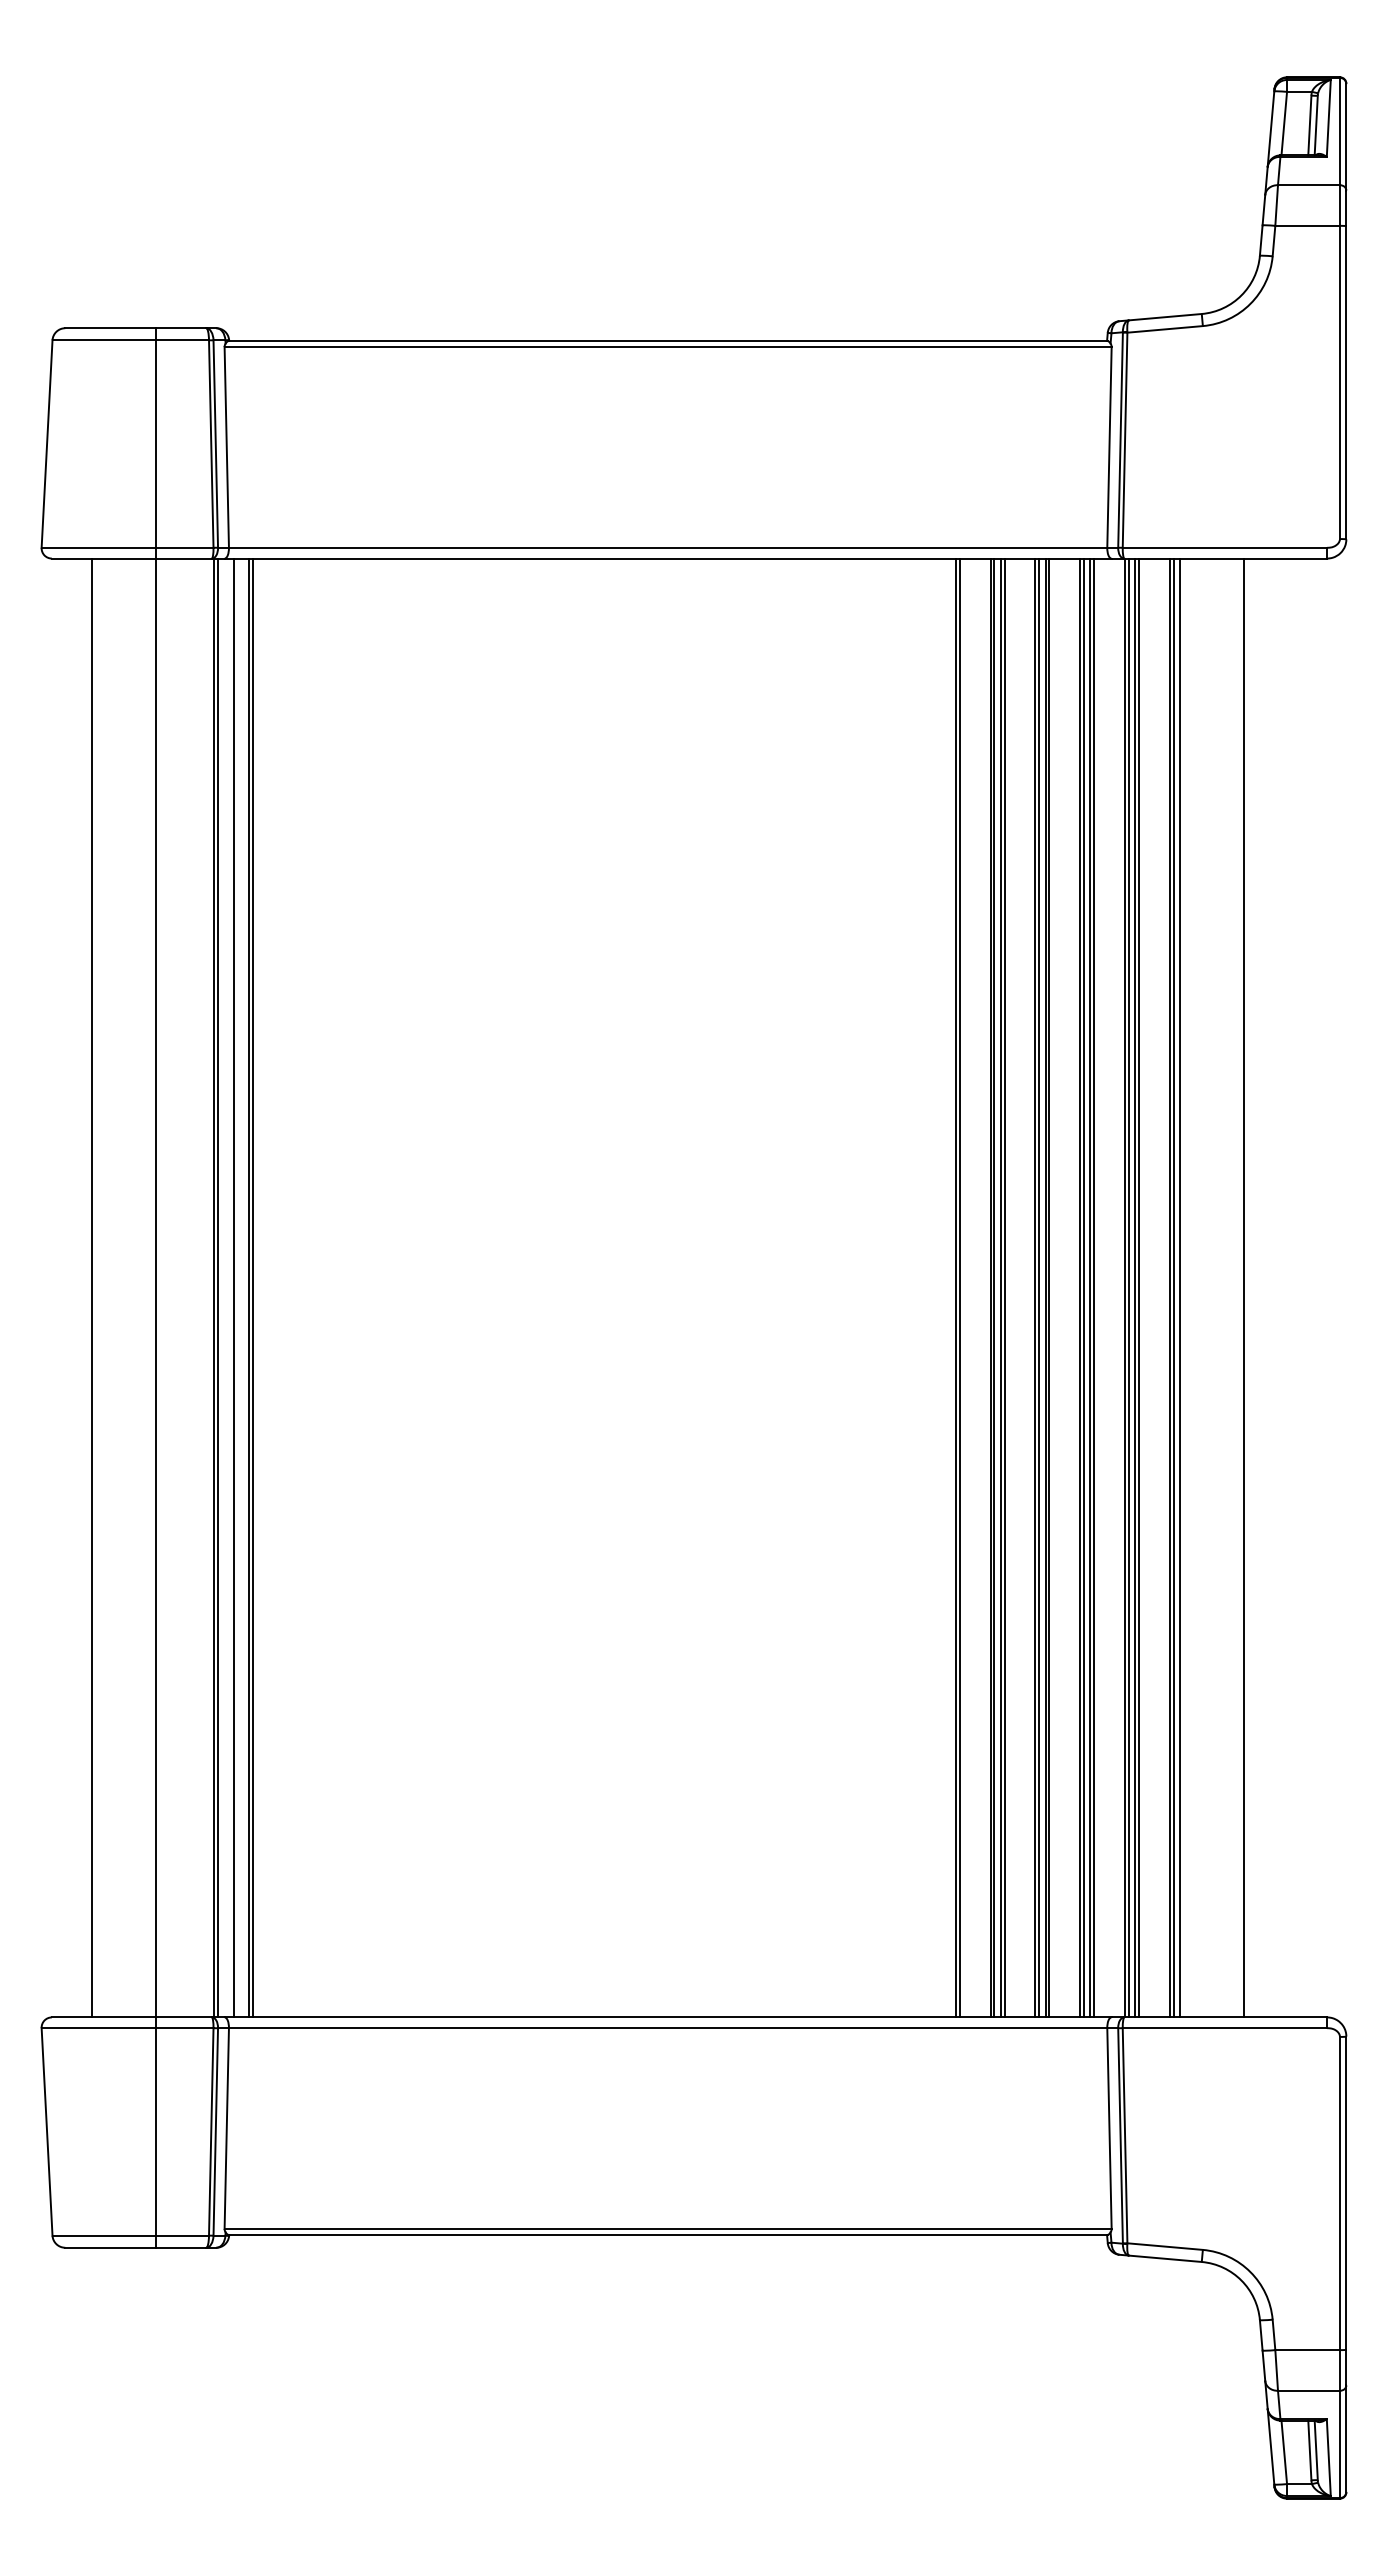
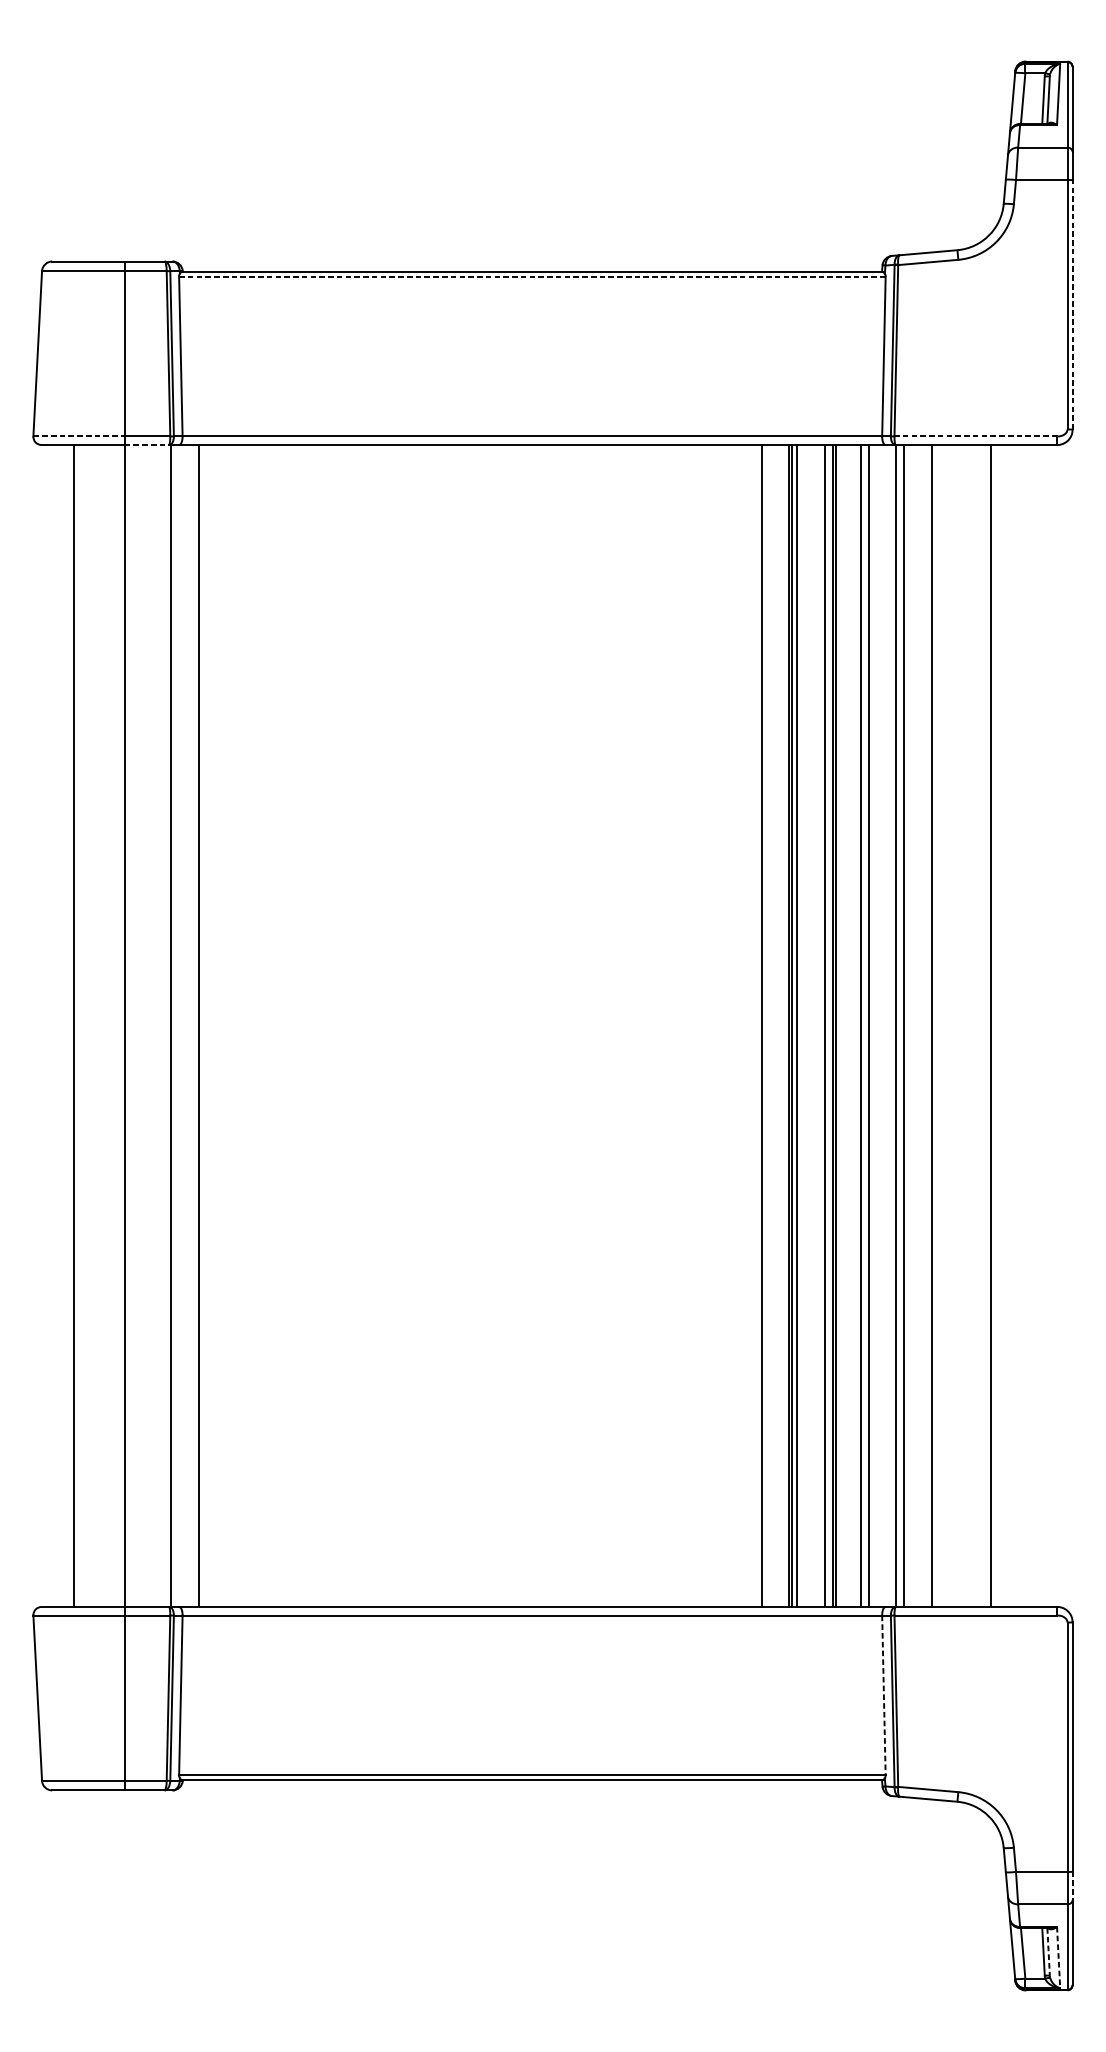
line: (668, 347) -> (532, 276), solid -> dashed
line: (1346, 382) -> (1072, 304), solid -> dashed
line: (99, 547) -> (79, 436), solid -> dashed
line: (1224, 547) -> (975, 436), solid -> dashed
line: (184, 558) -> (147, 444), solid -> dashed
line: (218, 1287) -> (174, 1025), removed
line: (233, 1287) -> (186, 1025), removed
line: (252, 1287) -> (201, 1025), removed
line: (959, 1287) -> (764, 1025), removed
line: (1004, 1287) -> (800, 1025), removed
line: (1039, 1287) -> (828, 1025), removed
line: (1084, 1287) -> (864, 1025), removed
line: (1094, 1287) -> (871, 1025), removed
line: (1128, 1287) -> (899, 1025), removed
line: (1139, 1287) -> (907, 1025), removed
line: (1173, 1287) -> (934, 1025), removed
line: (1180, 1287) -> (940, 1025), removed
line: (1109, 2129) -> (883, 1696), solid -> dashed
line: (1346, 2367) -> (1072, 1885), solid -> dashed
line: (1316, 2450) -> (1048, 1951), solid -> dashed
line: (1328, 2457) -> (1058, 1957), solid -> dashed

